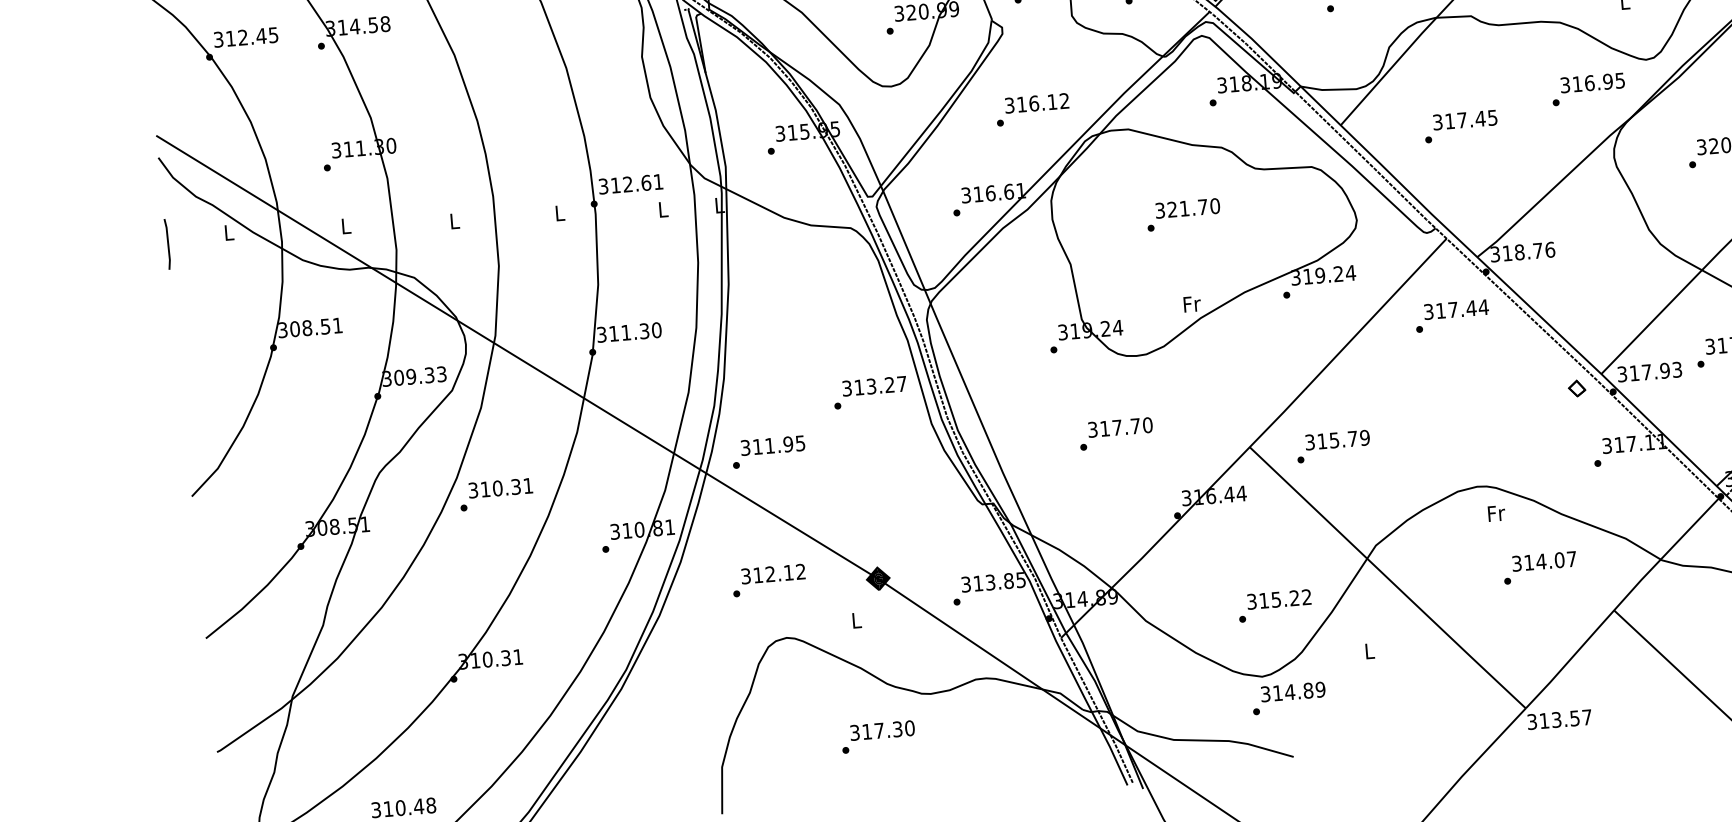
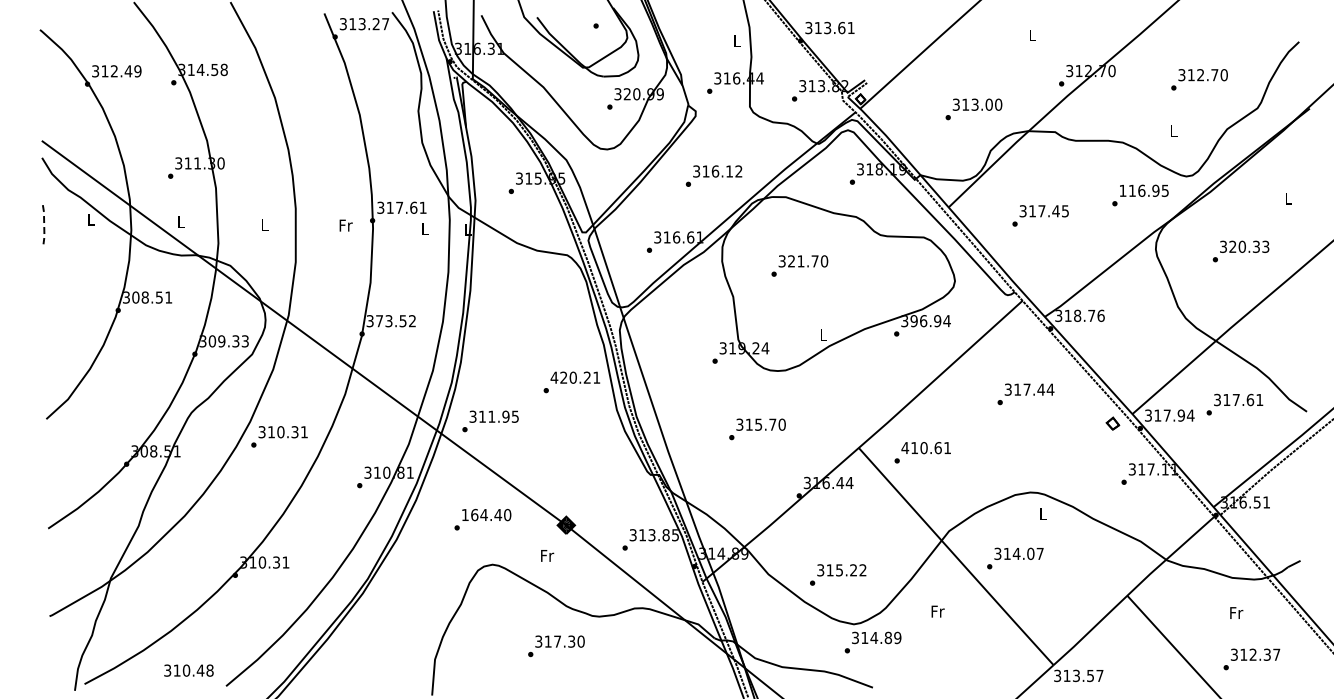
text: (273, 35) -> (137, 71), 312.45 -> 312.49
text: (1564, 84) -> (1122, 190), 316.95 -> 116.95
text: (627, 184) -> (399, 207), 312.61 -> 317.61
text: (559, 213) -> (345, 225), L -> Fr
text: (1183, 214) -> (799, 265), moved
line: (168, 245) -> (44, 225), solid -> dashed
text: (1322, 275) -> (925, 321), 319.24 -> 396.94
text: (1191, 303) -> (823, 334), Fr -> L
text: (1451, 316) -> (1025, 394), moved
text: (636, 332) -> (396, 321), 311.30 -> 373.52
text: (1676, 369) -> (1190, 415), 317.93 -> 317.94
text: (874, 385) -> (575, 377), 313.27 -> 420.21
text: (1116, 427) -> (758, 424), 317.70 -> 315.70
text: (1337, 440) -> (926, 448), 315.79 -> 410.61
text: (1496, 513) -> (1043, 514), Fr -> L
text: (1540, 567) -> (1015, 558), moved
text: (773, 573) -> (486, 514), 312.12 -> 164.40
text: (1275, 605) -> (838, 574), moved
text: (857, 620) -> (547, 555), L -> Fr
text: (1369, 651) -> (937, 611), L -> Fr

